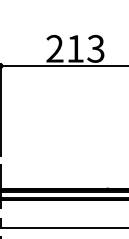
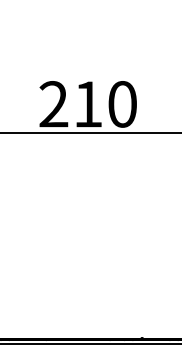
text: (95, 48) -> (121, 103), 213 -> 210

